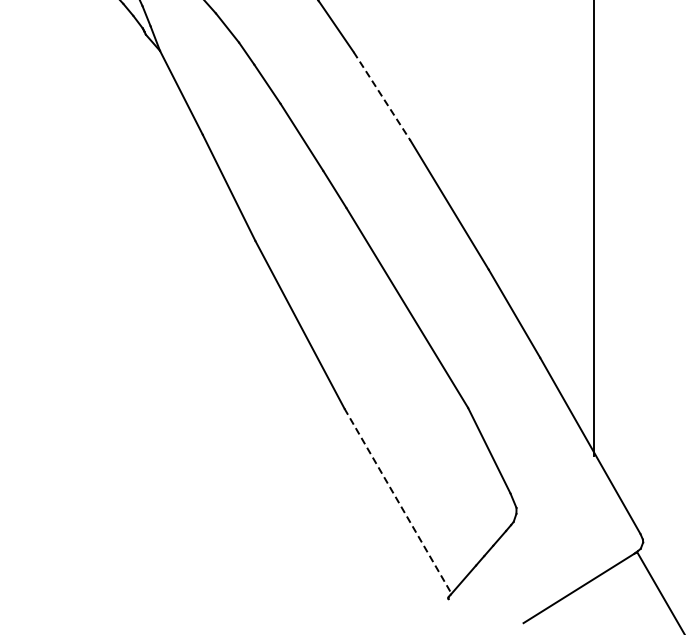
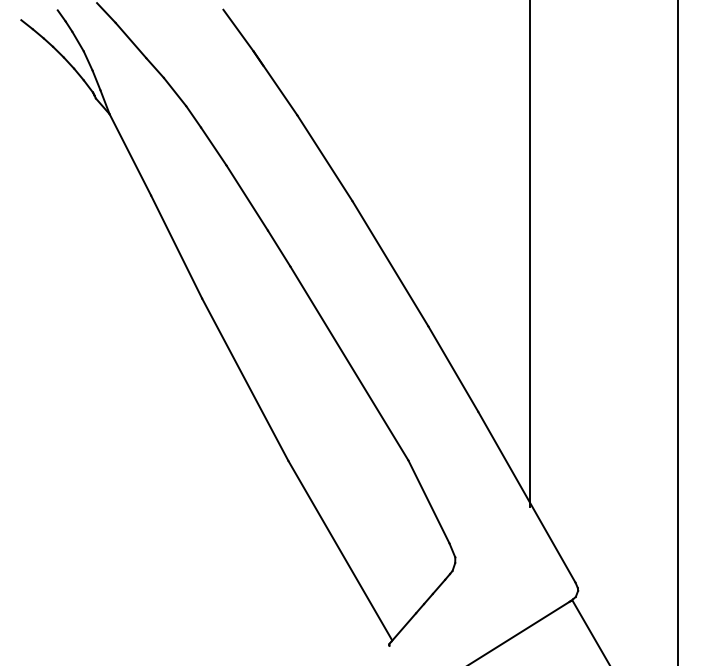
line: (381, 96) -> (324, 158), dashed -> solid
line: (398, 500) -> (340, 550), dashed -> solid

